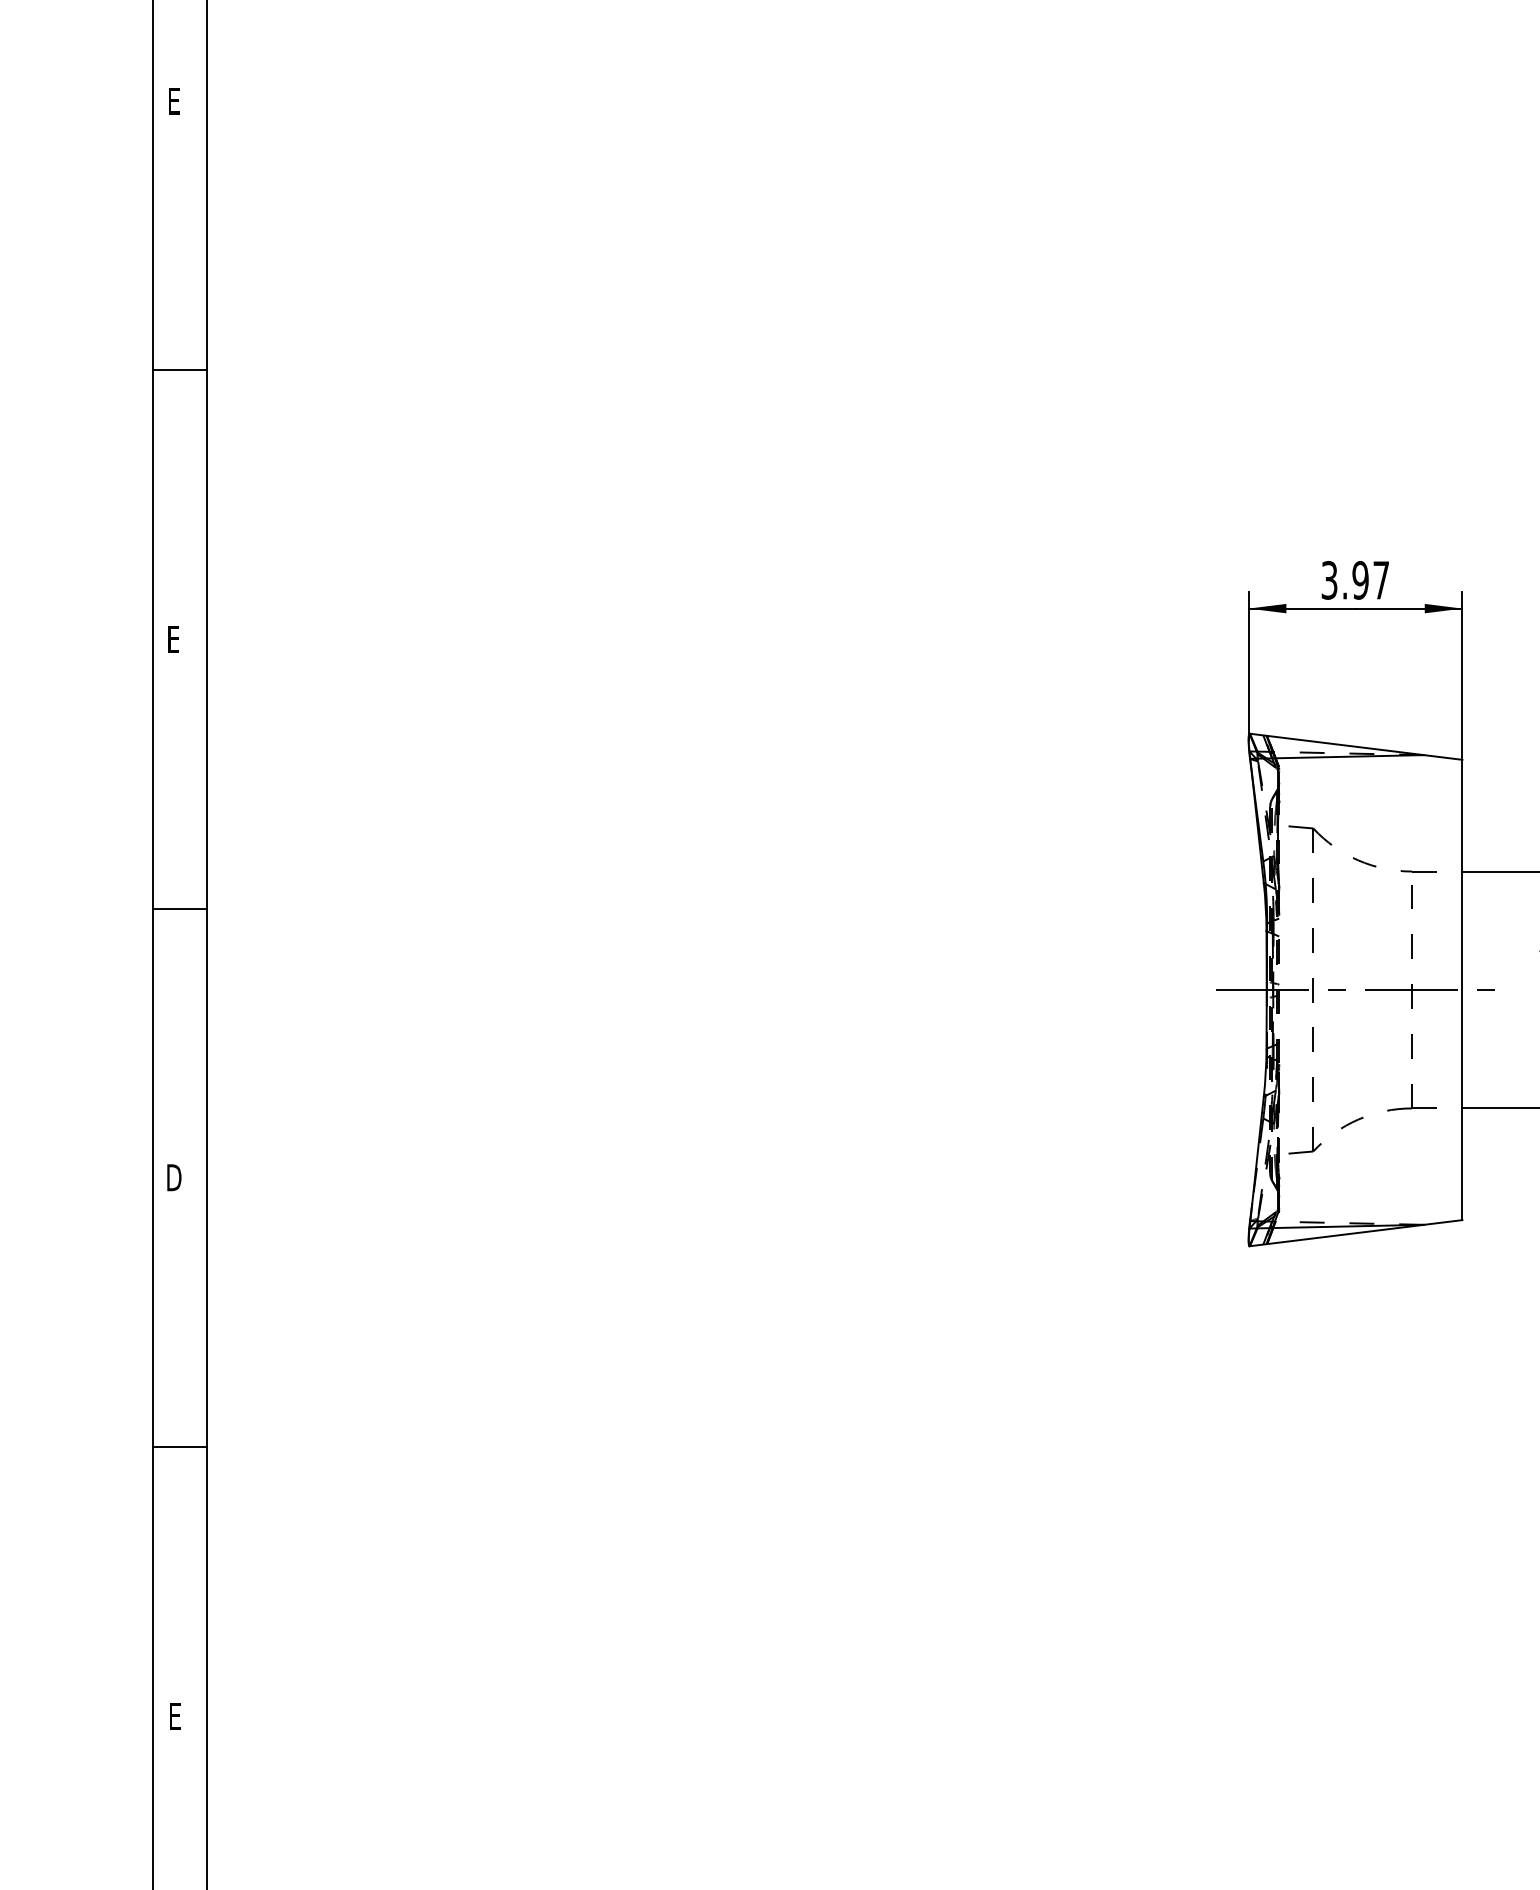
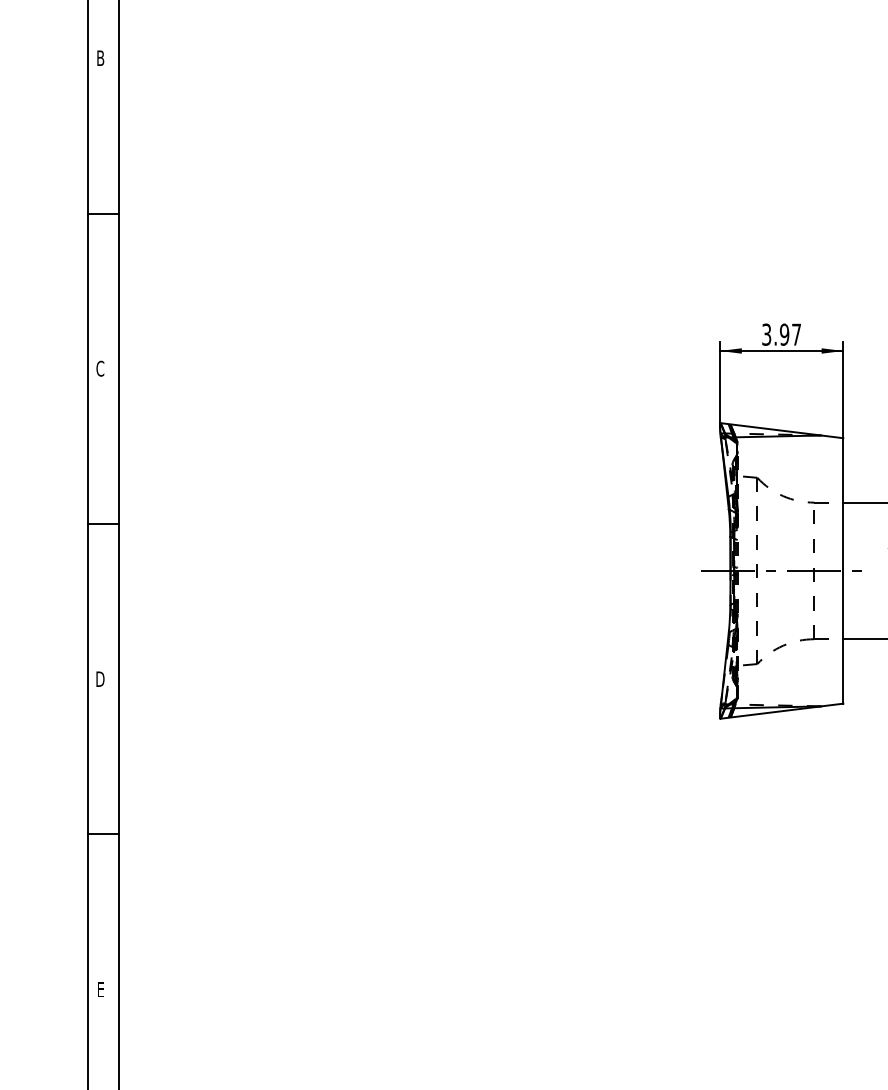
text: (174, 99) -> (100, 57), E -> B
text: (174, 638) -> (100, 368), E -> C

